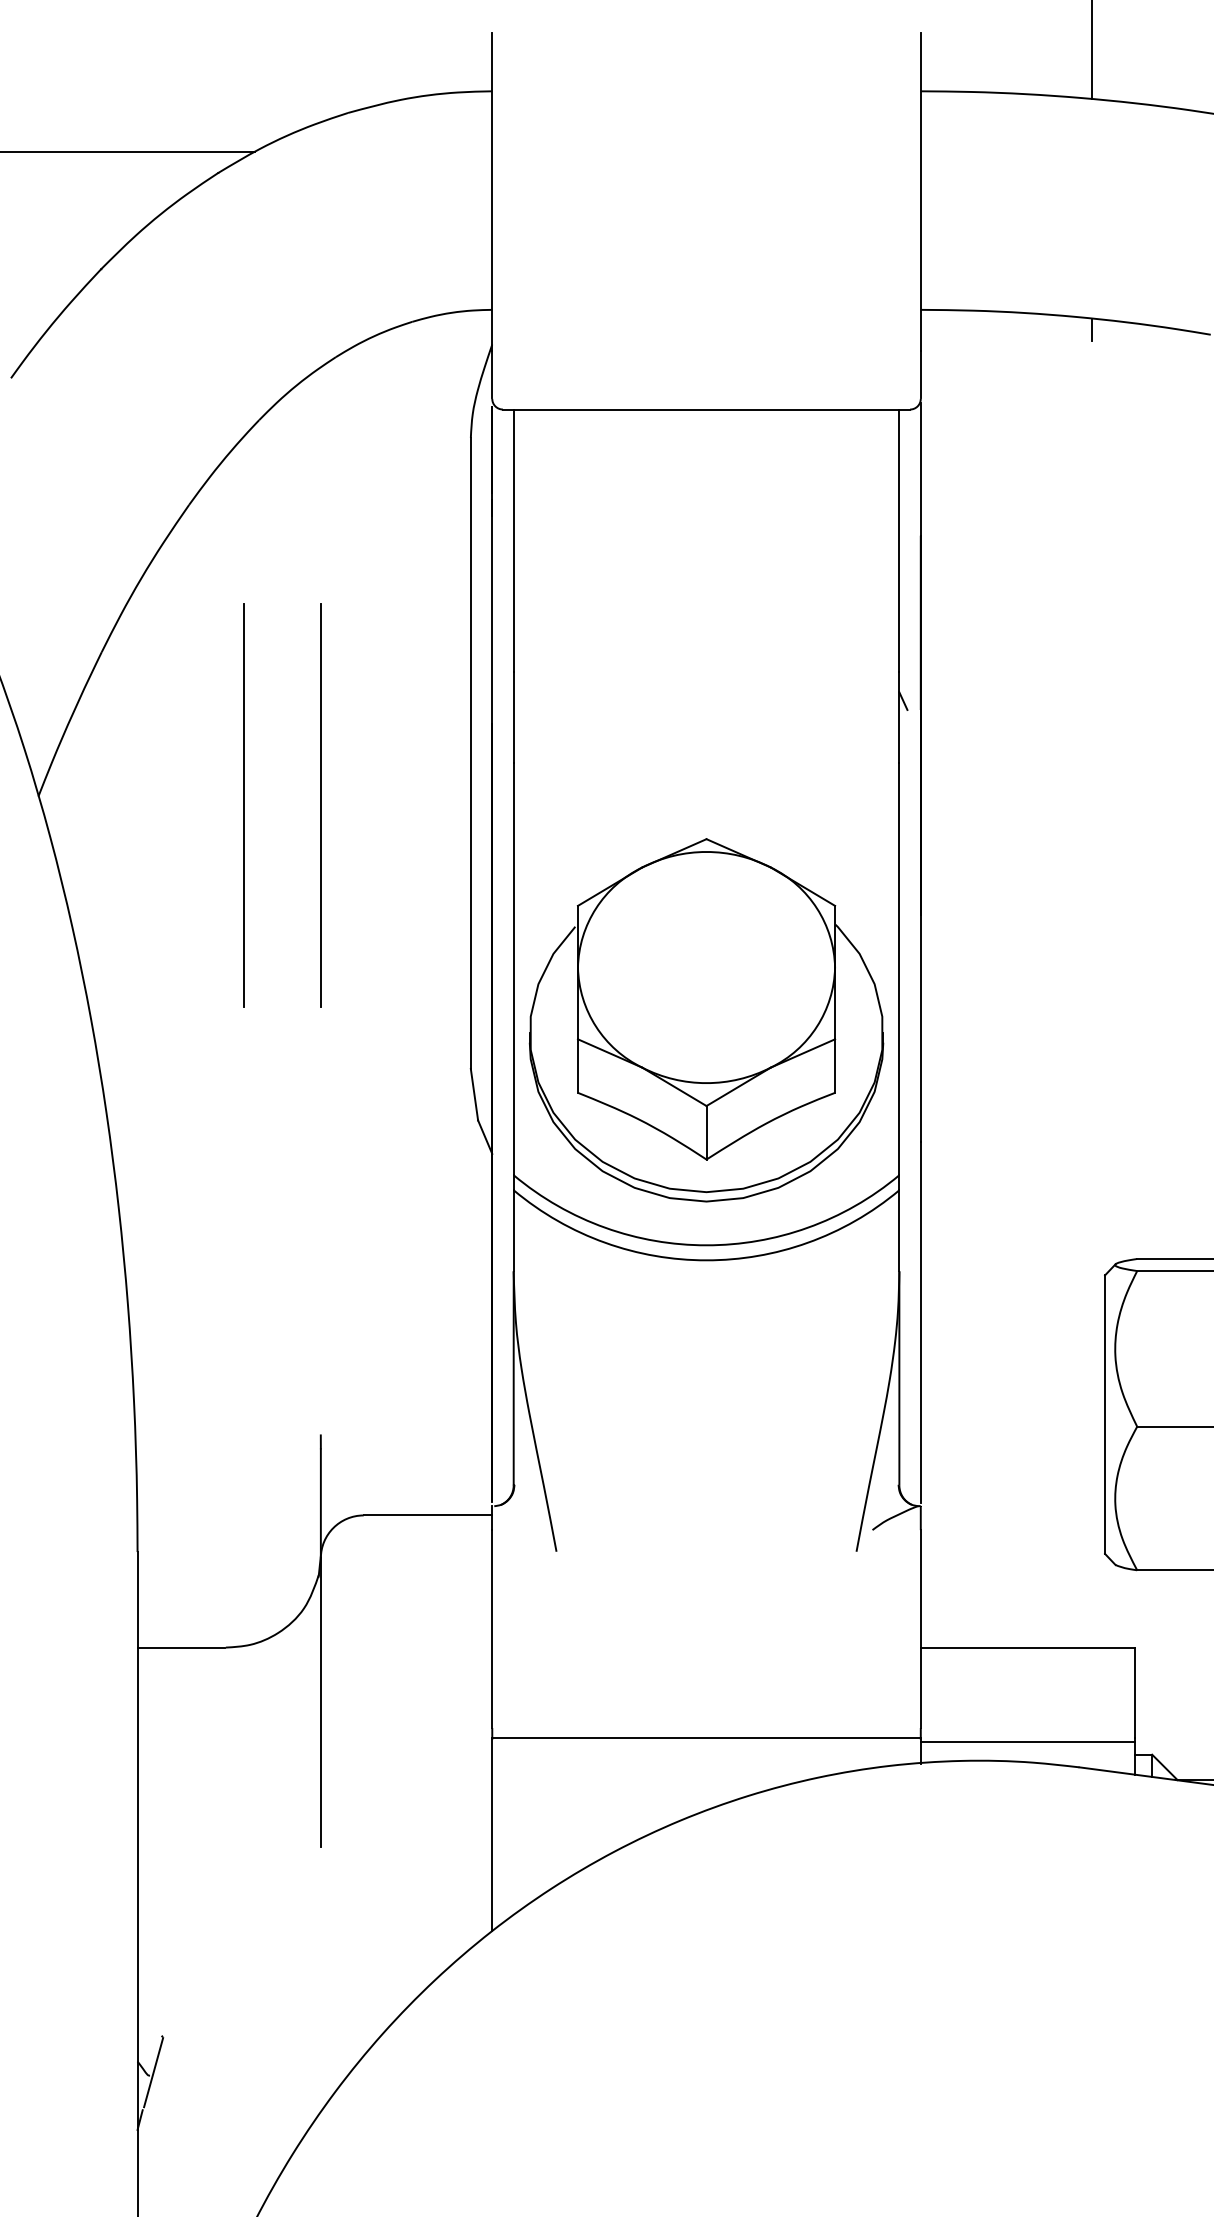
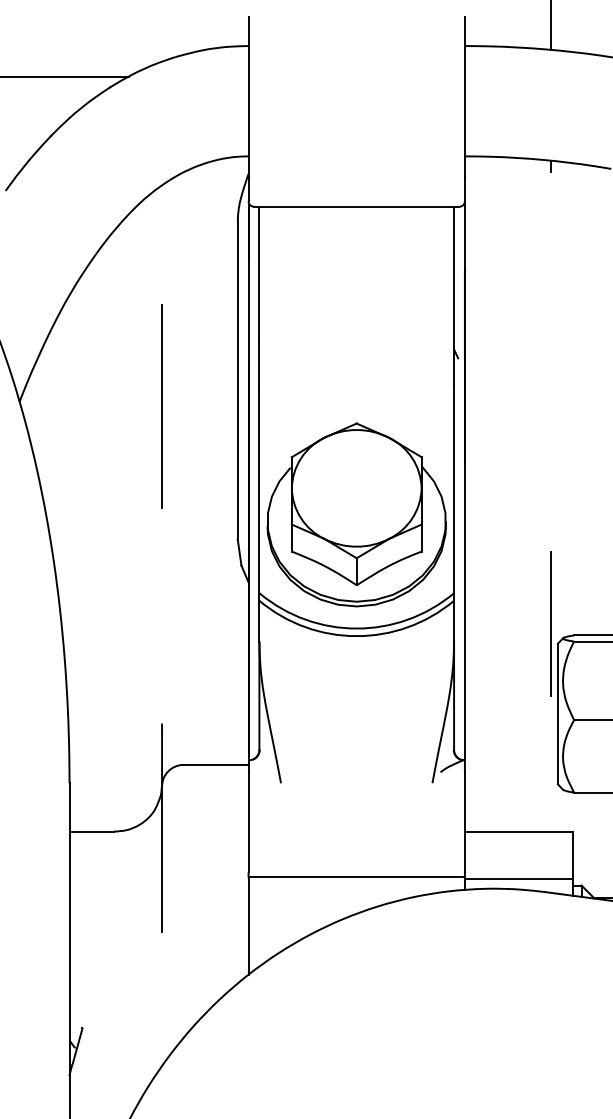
line: (242, 805) -> (122, 406), removed
line: (1092, 1235) -> (551, 623), added

